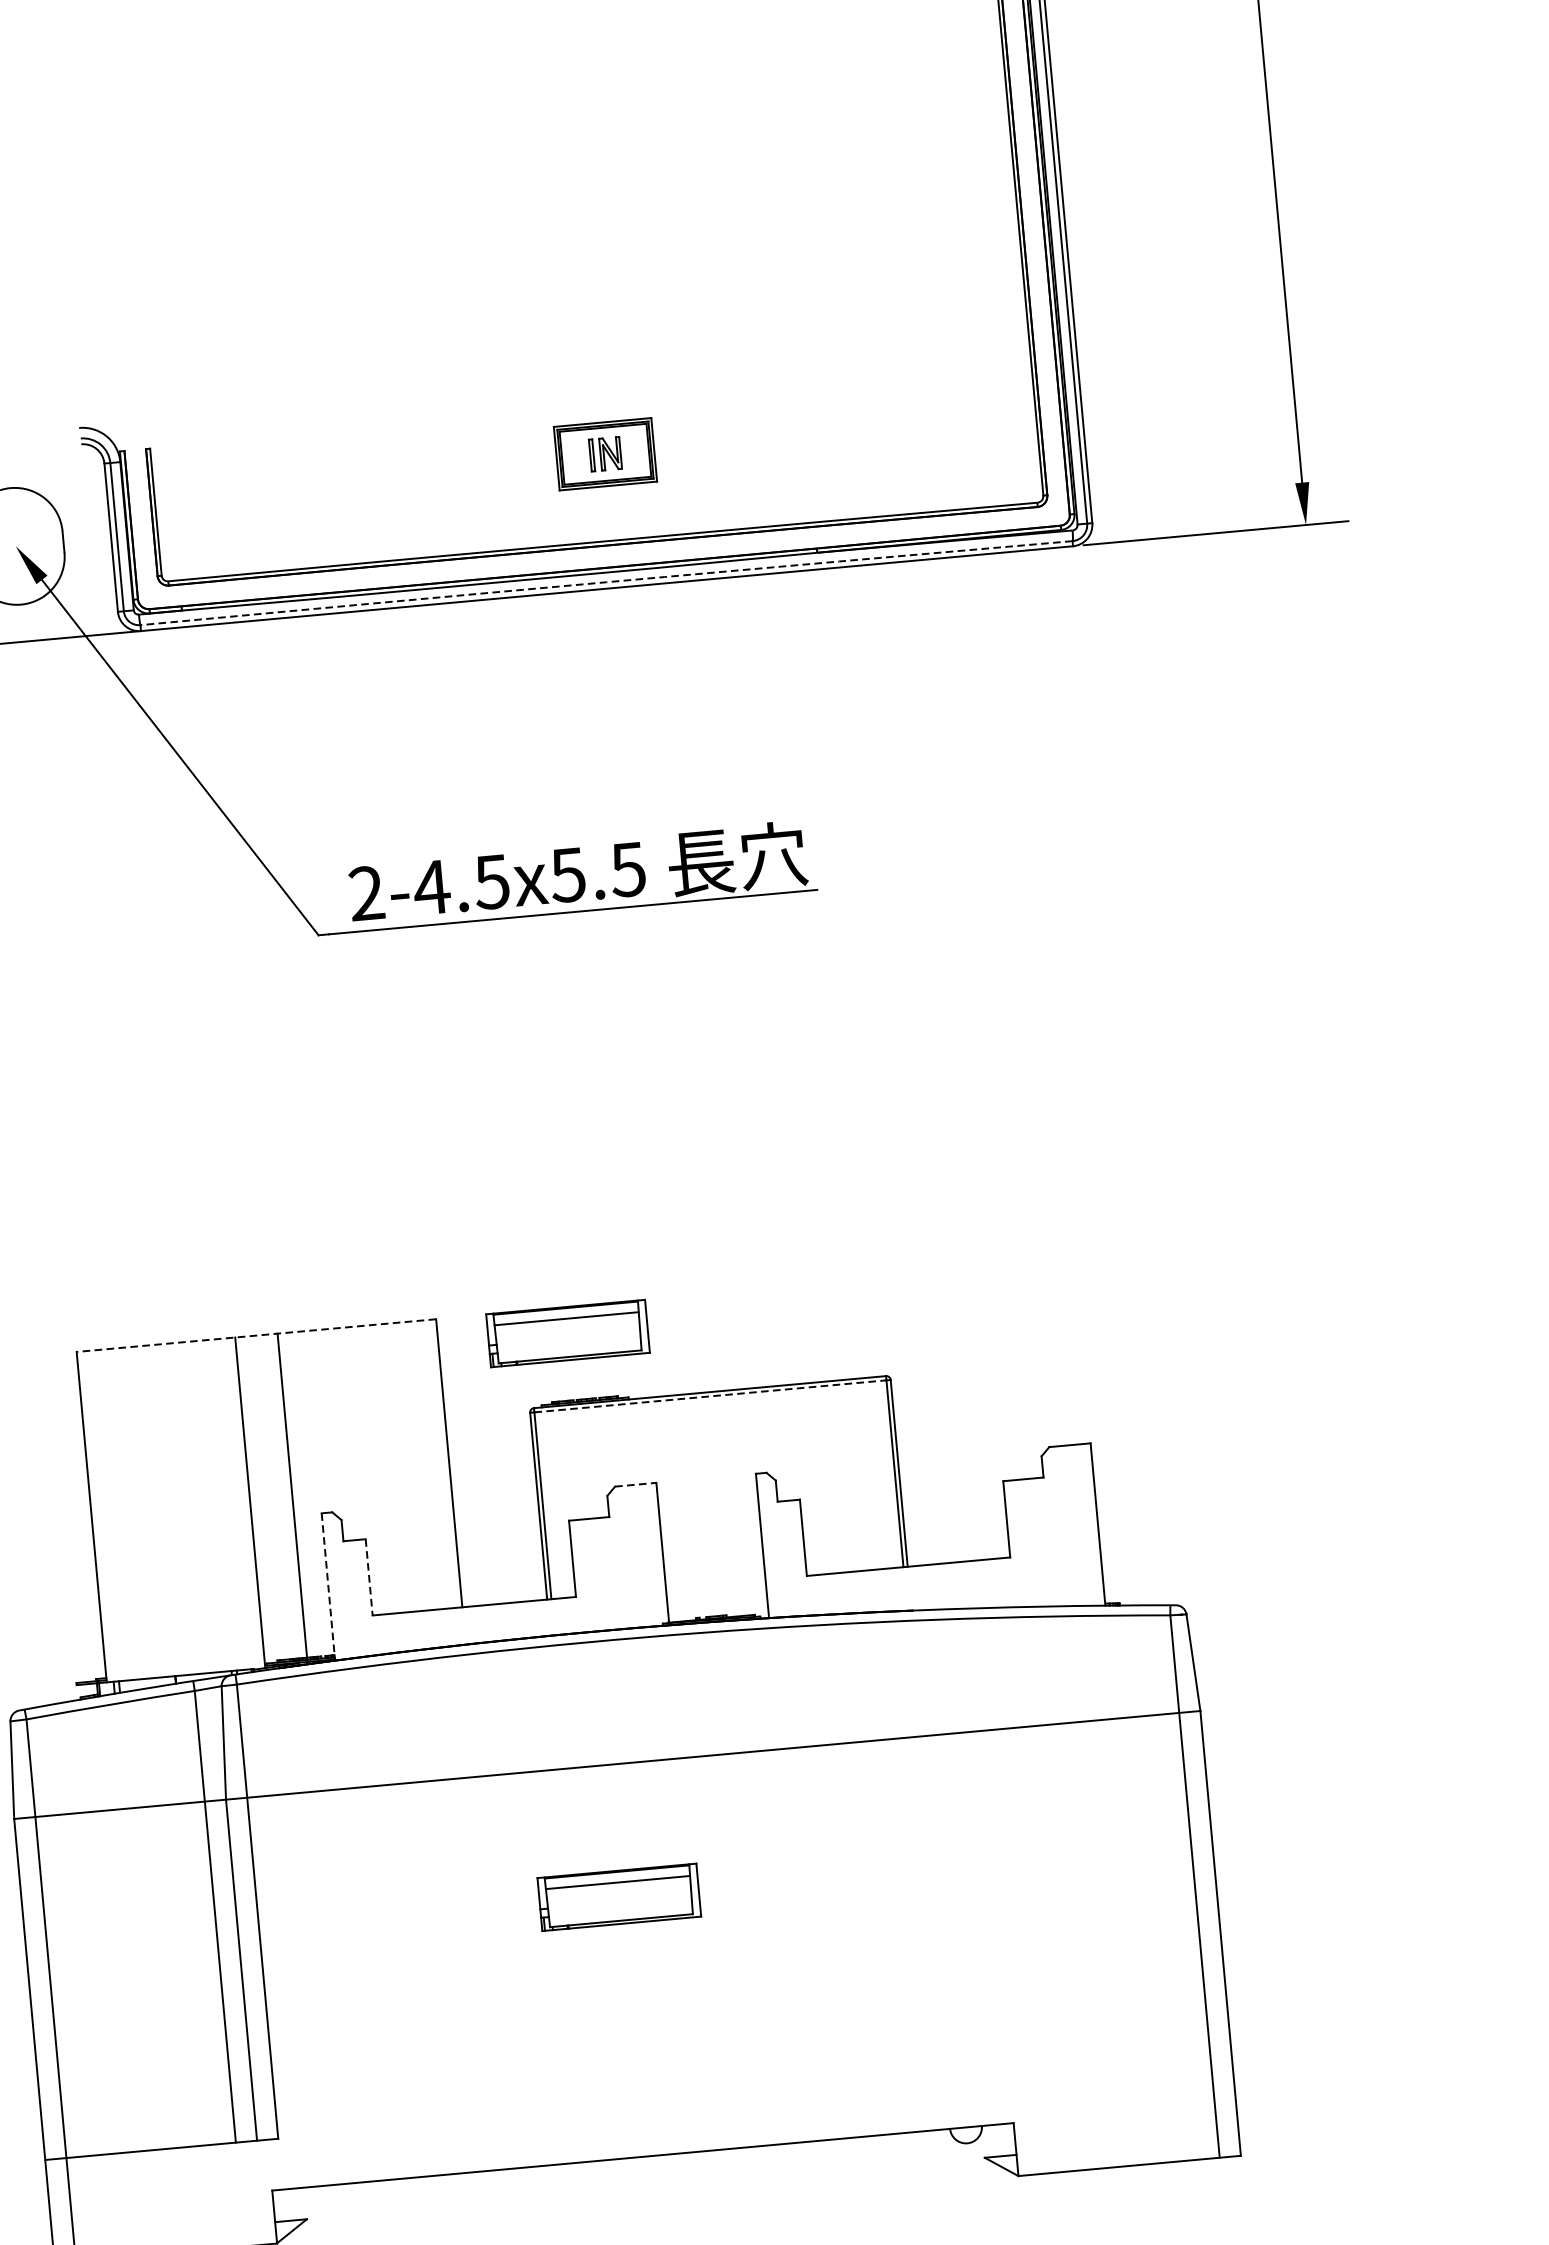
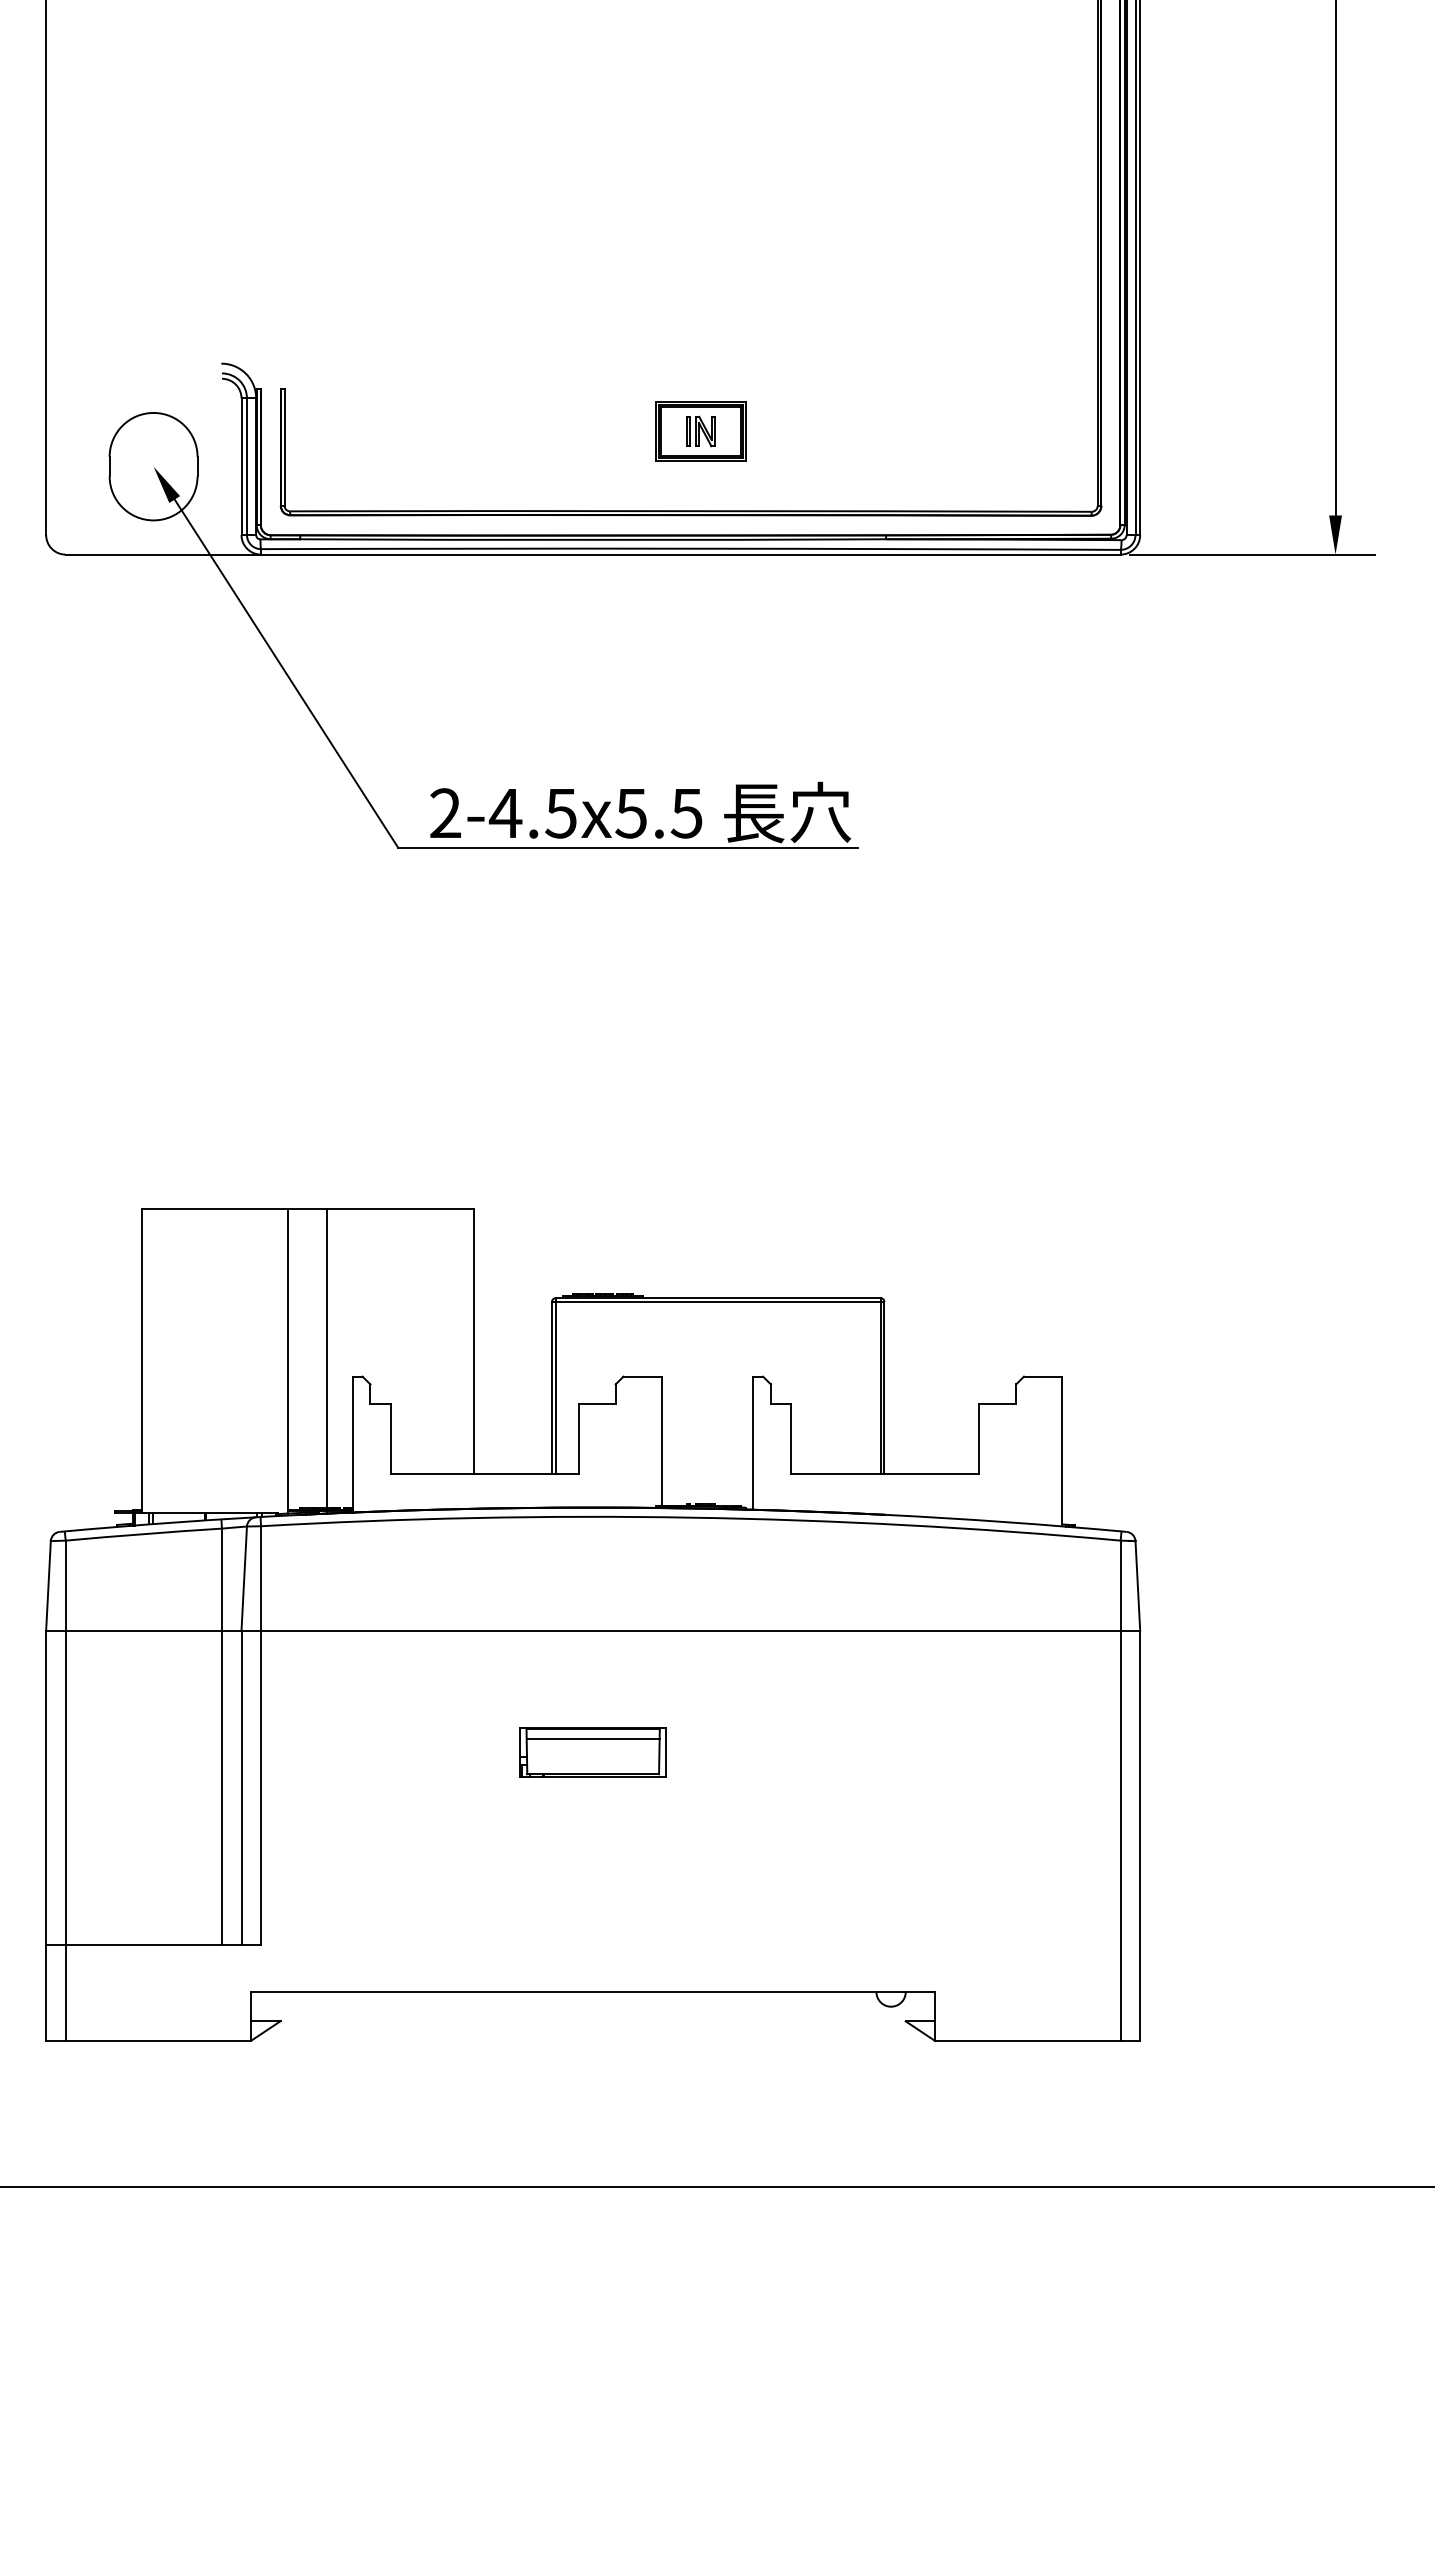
arc: (606, 582) -> (690, 548), dashed -> solid
part: (567, 1333) -> (592, 1232), removed
line: (255, 1335) -> (307, 1208), dashed -> solid
line: (710, 1396) -> (718, 1302), dashed -> solid
line: (635, 1484) -> (642, 1376), dashed -> solid
line: (368, 1577) -> (390, 1439), dashed -> solid
line: (327, 1586) -> (352, 1444), dashed -> solid

